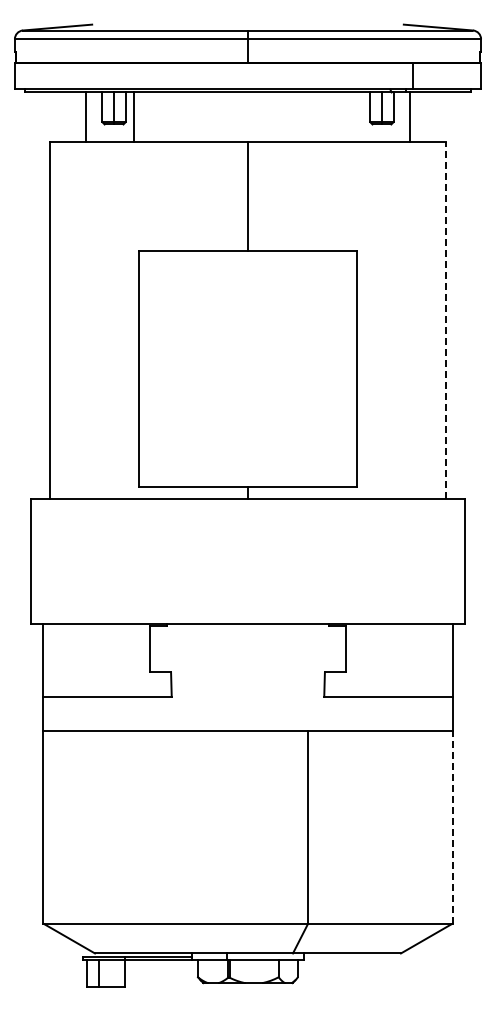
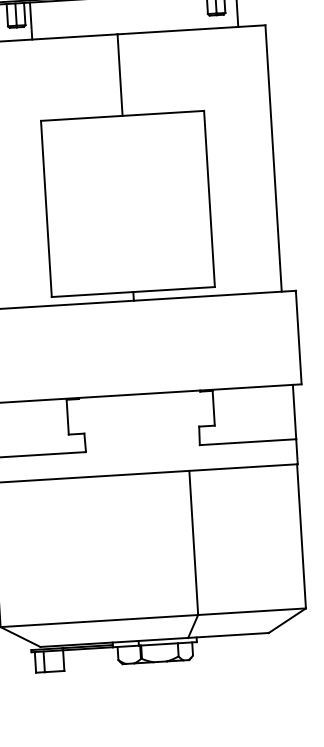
line: (446, 319) -> (273, 157), dashed -> solid
line: (452, 827) -> (301, 536), dashed -> solid

